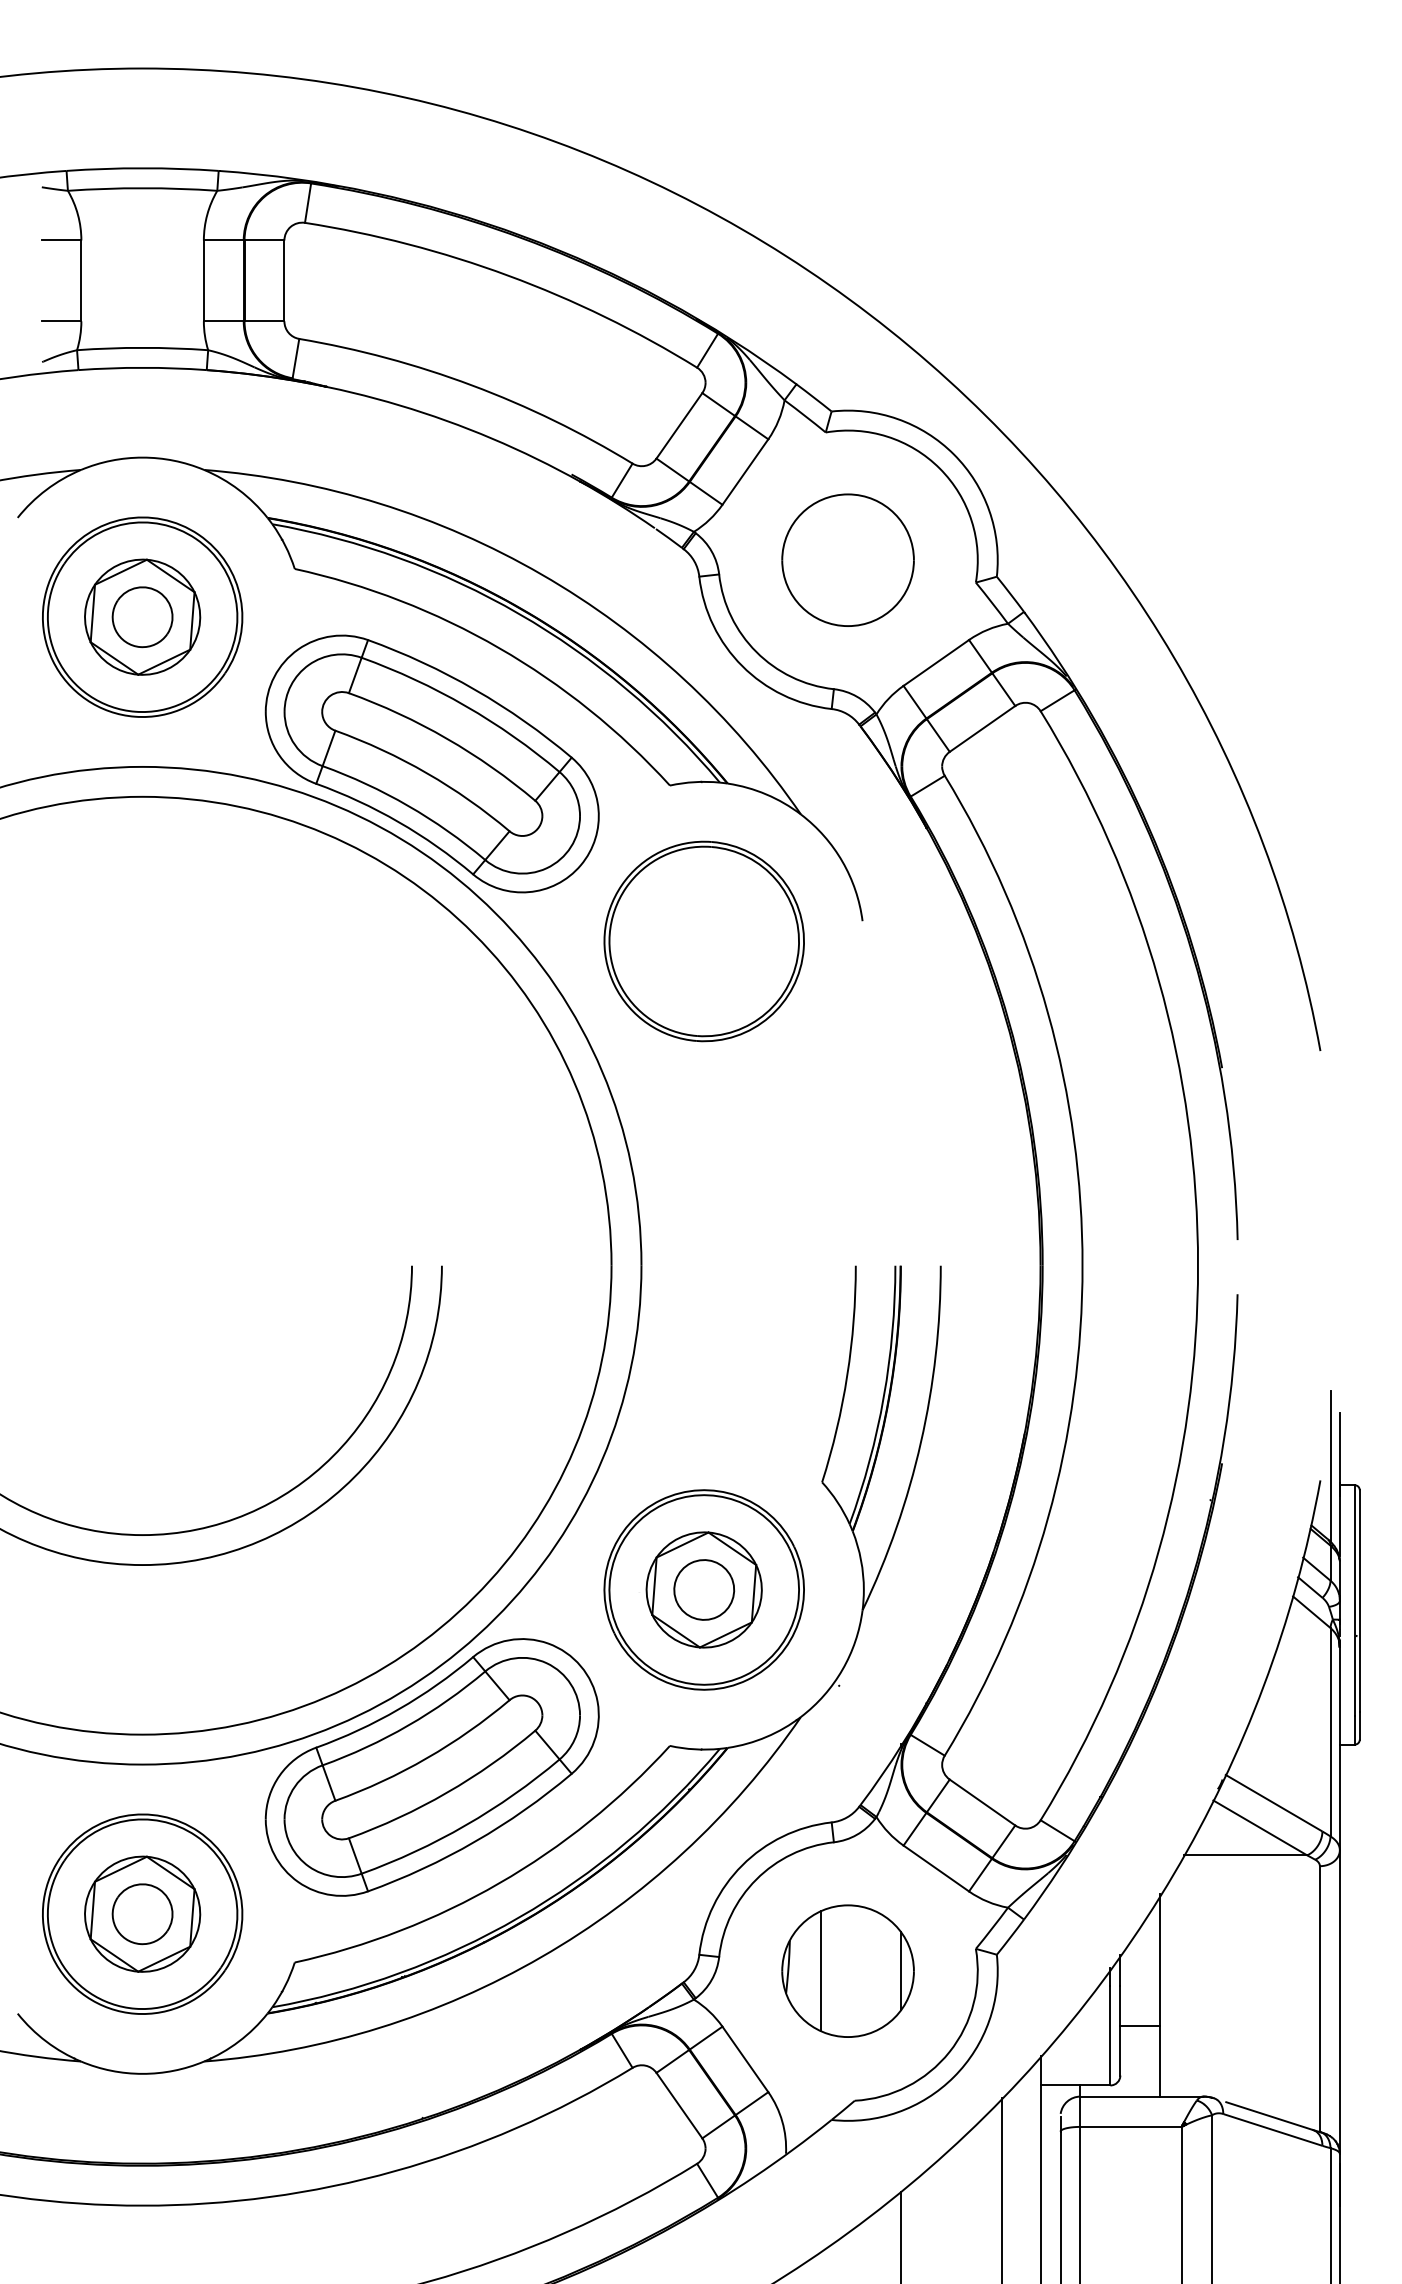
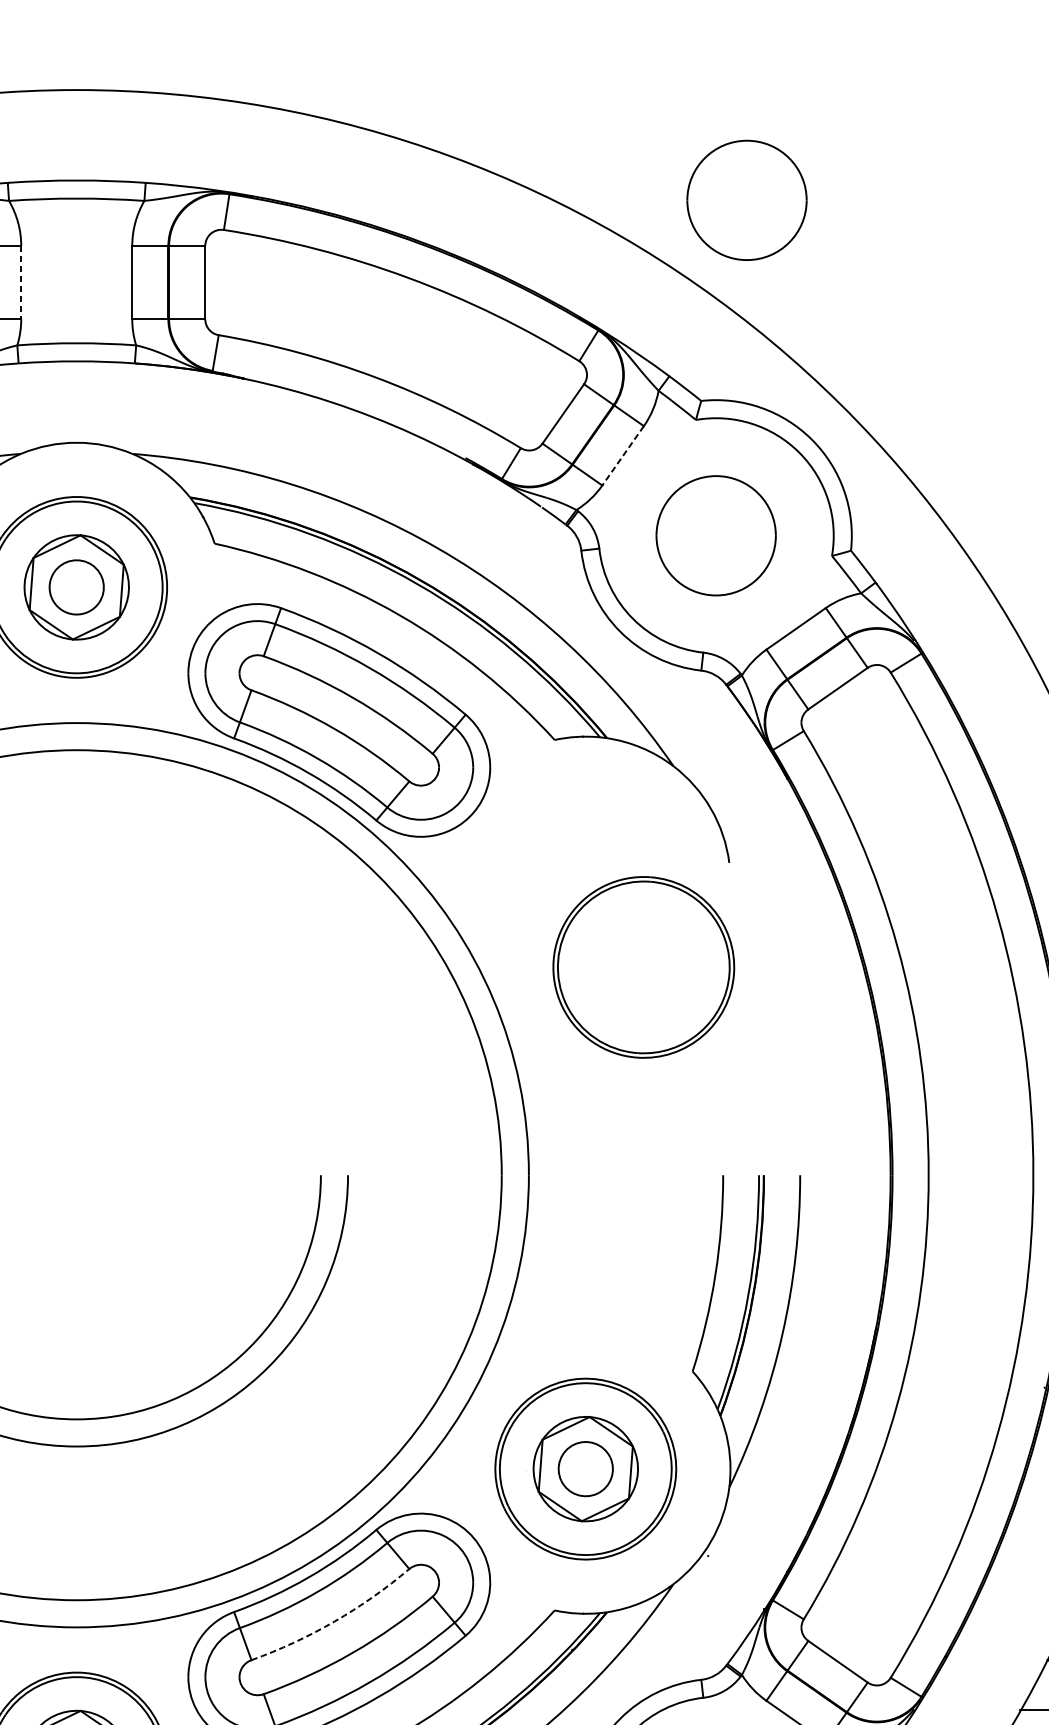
part: (881, 189) -> (746, 199), added
line: (81, 281) -> (21, 283), solid -> dashed
line: (745, 472) -> (623, 456), solid -> dashed
part: (703, 941) -> (643, 967), moved
arc: (426, 1758) -> (334, 1621), solid -> dashed

